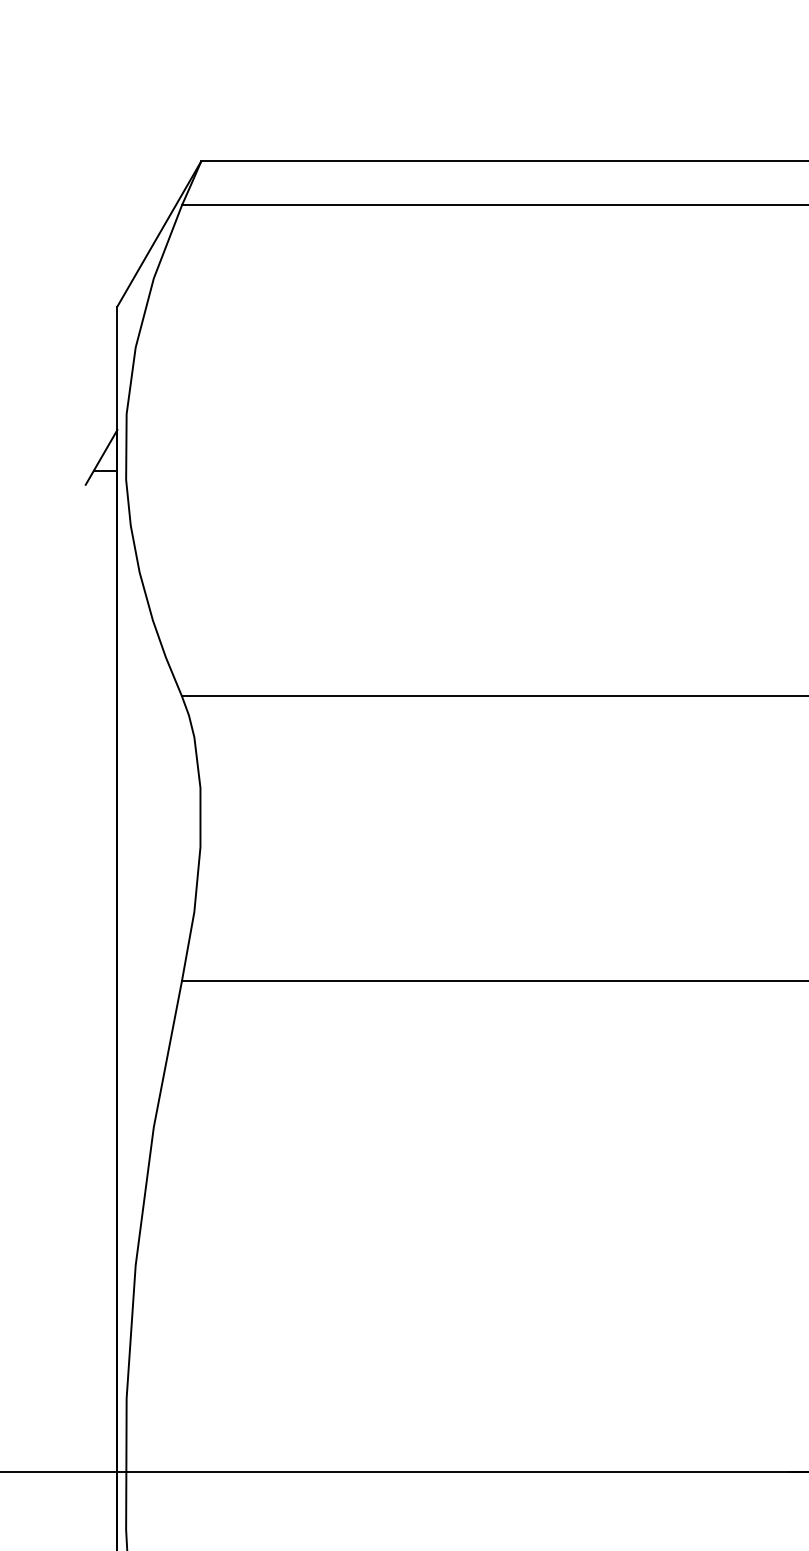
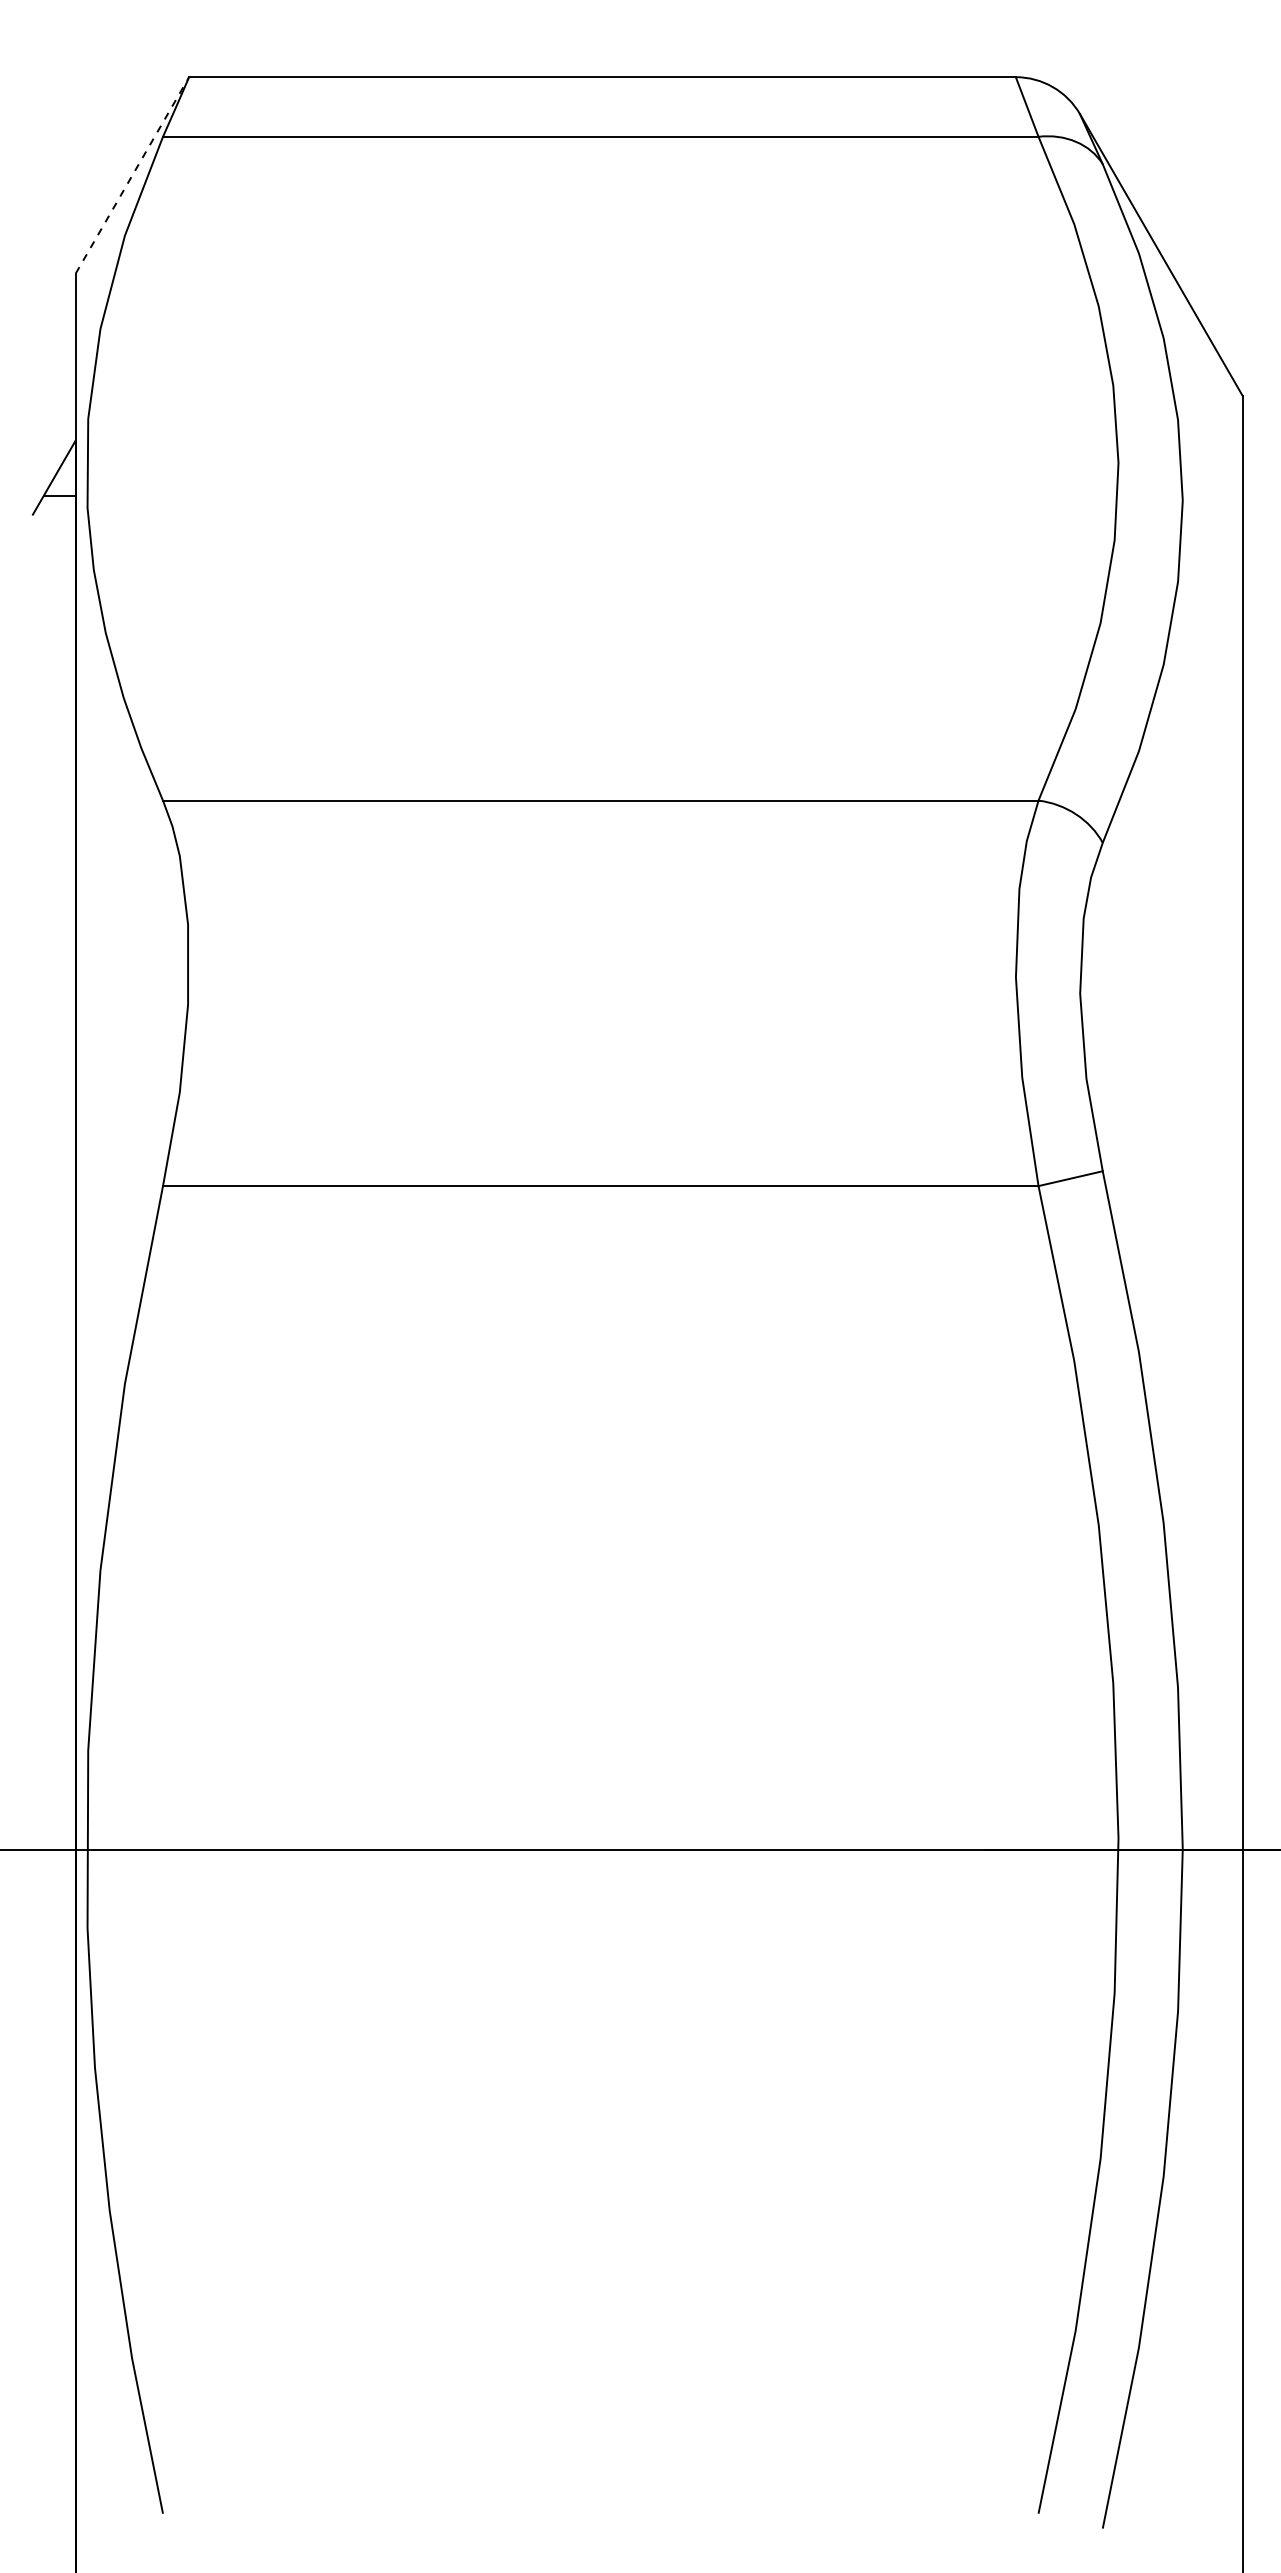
line: (159, 233) -> (132, 174), solid -> dashed

